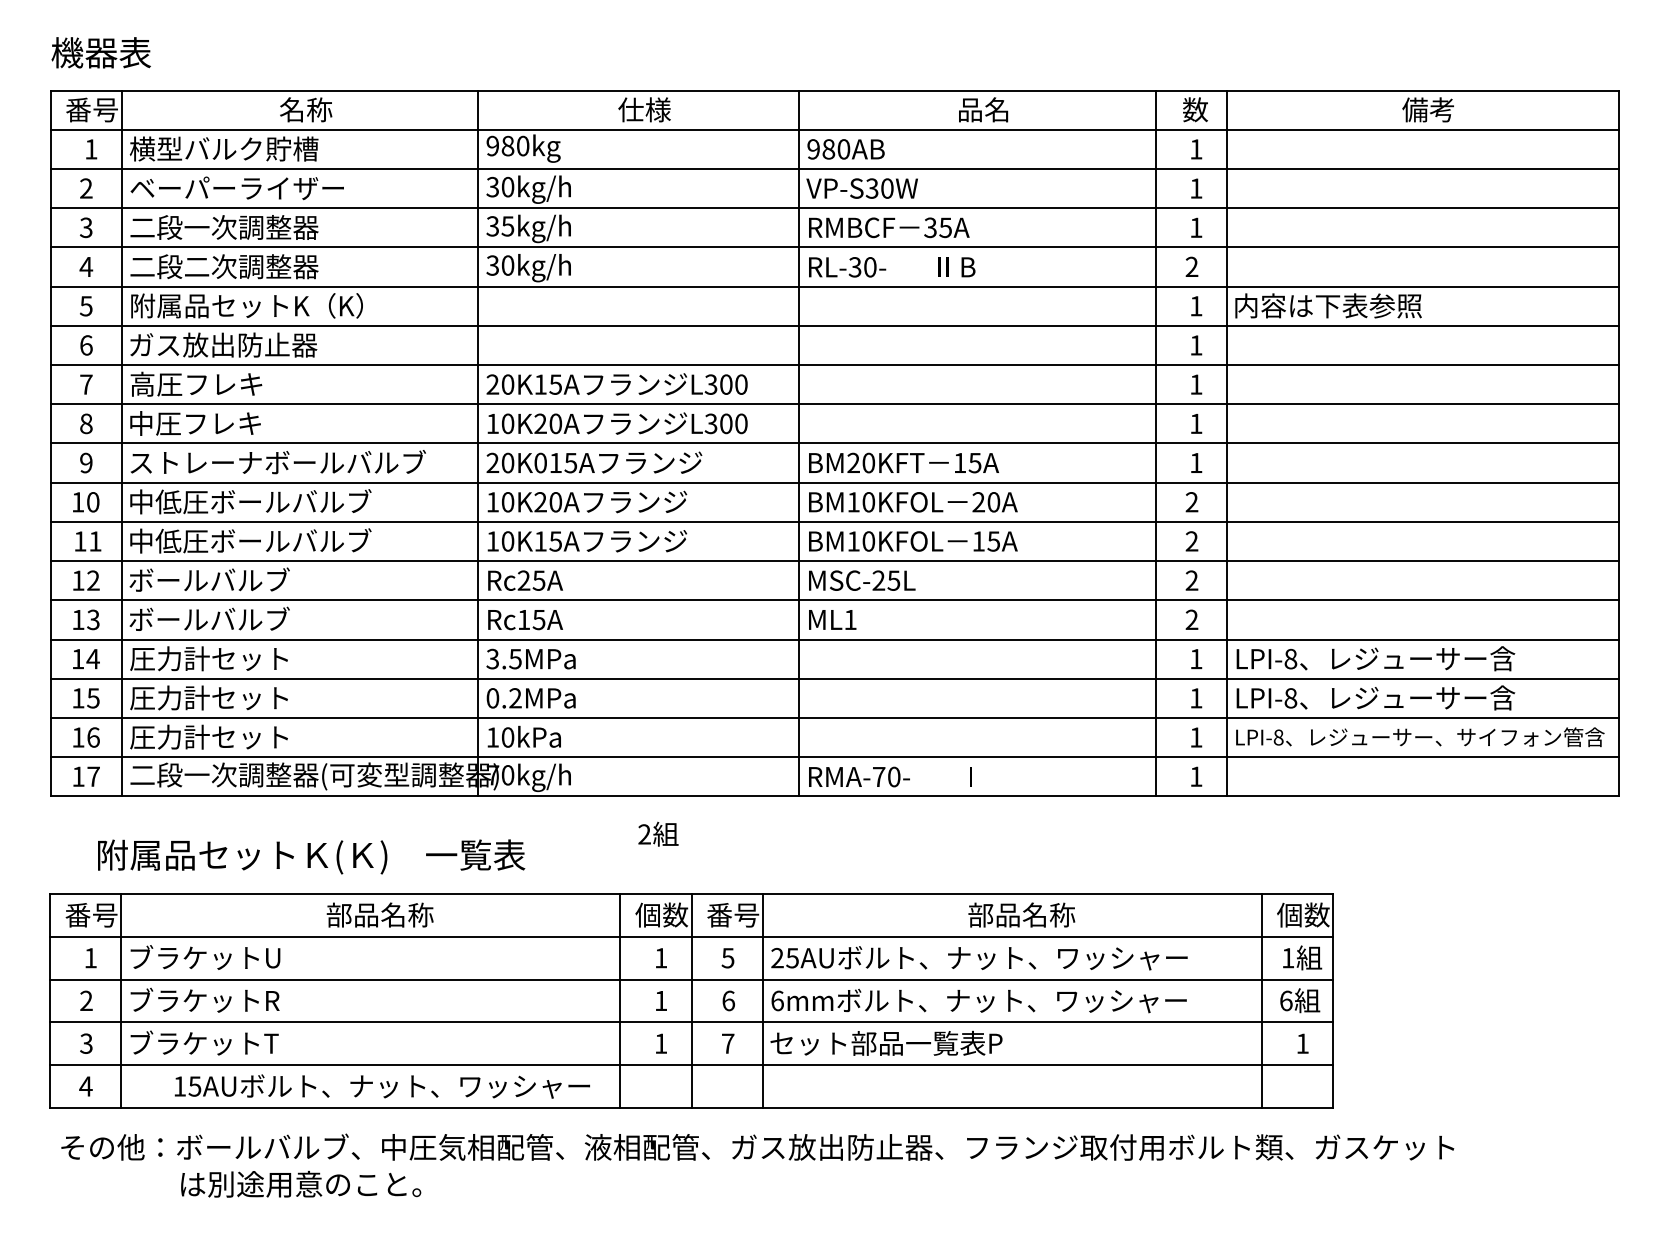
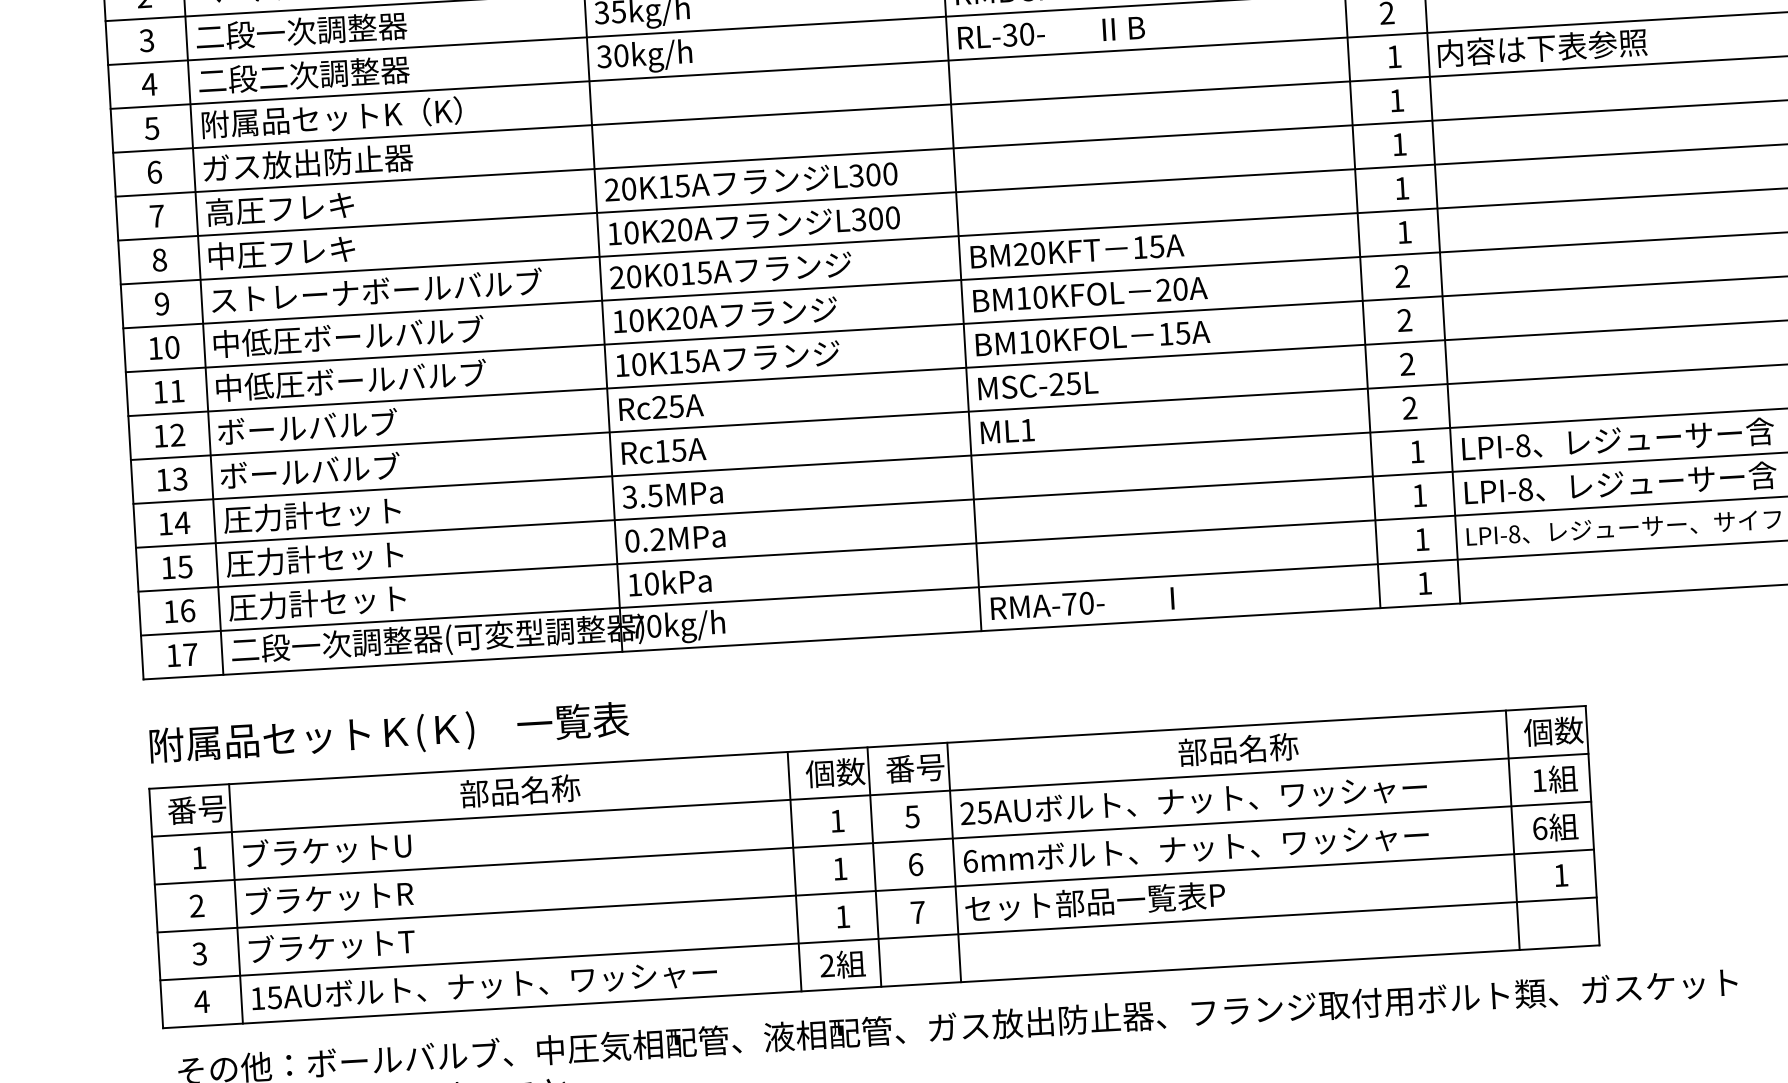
text: (658, 833) -> (842, 963), moved
text: (311, 856) -> (389, 733), moved
text: (381, 1086) -> (483, 985), moved

